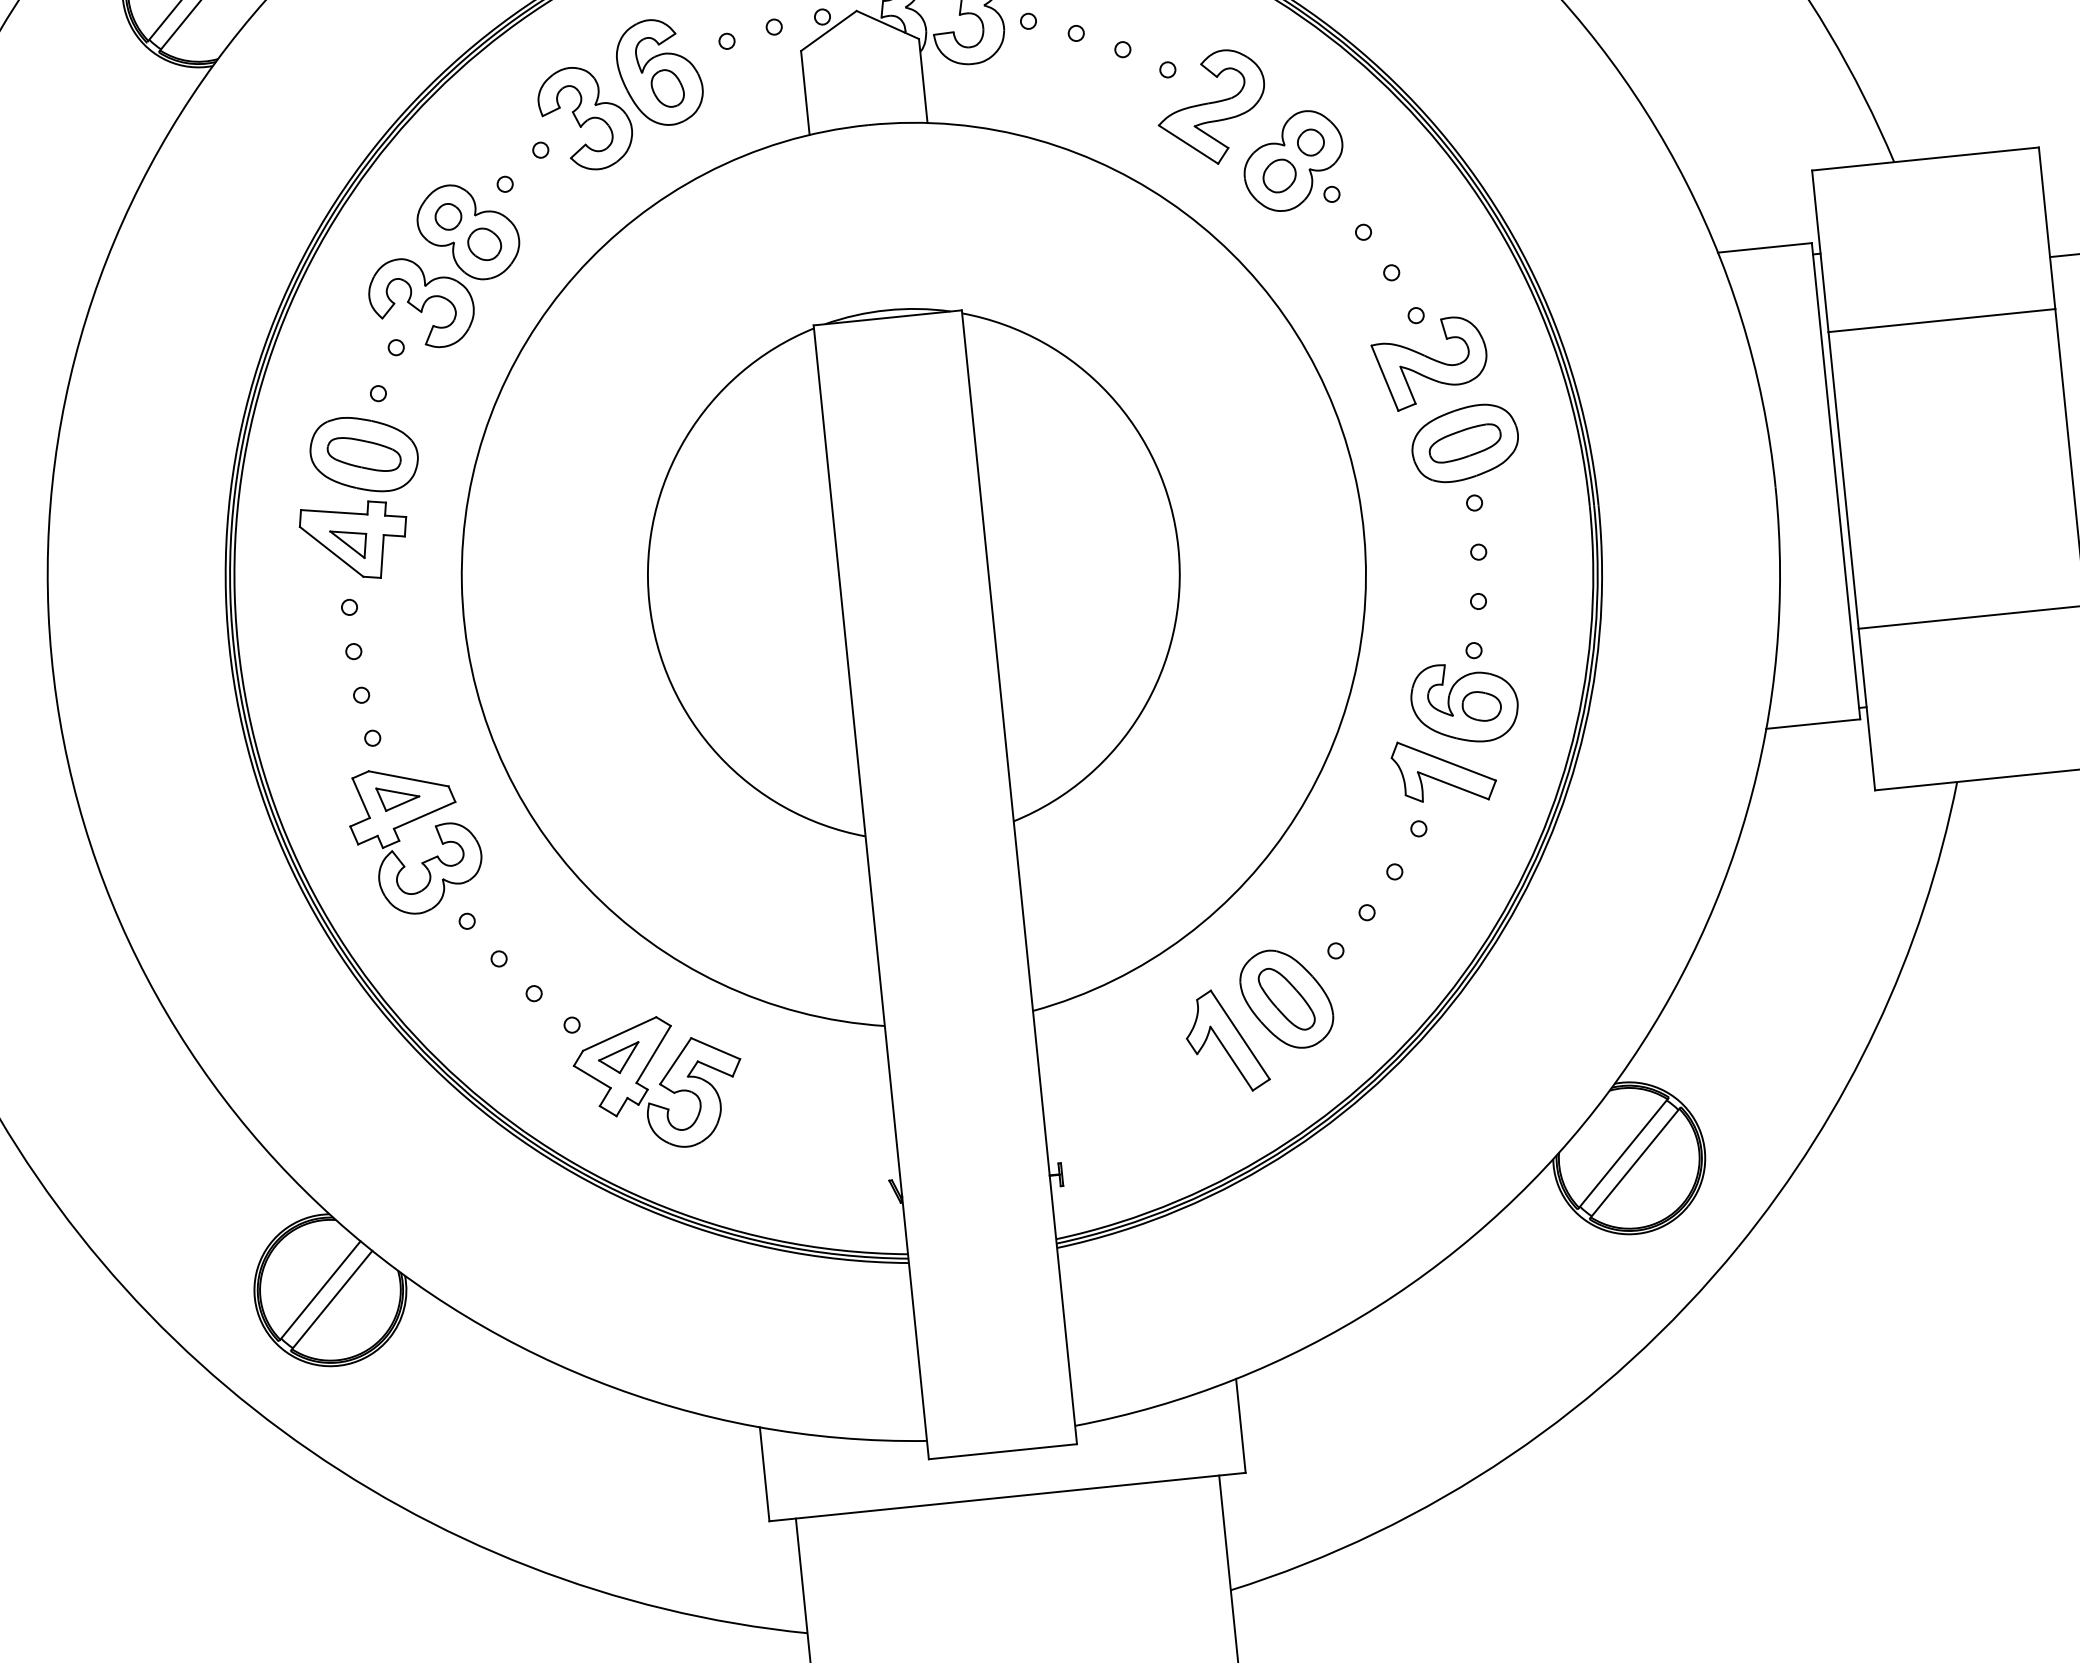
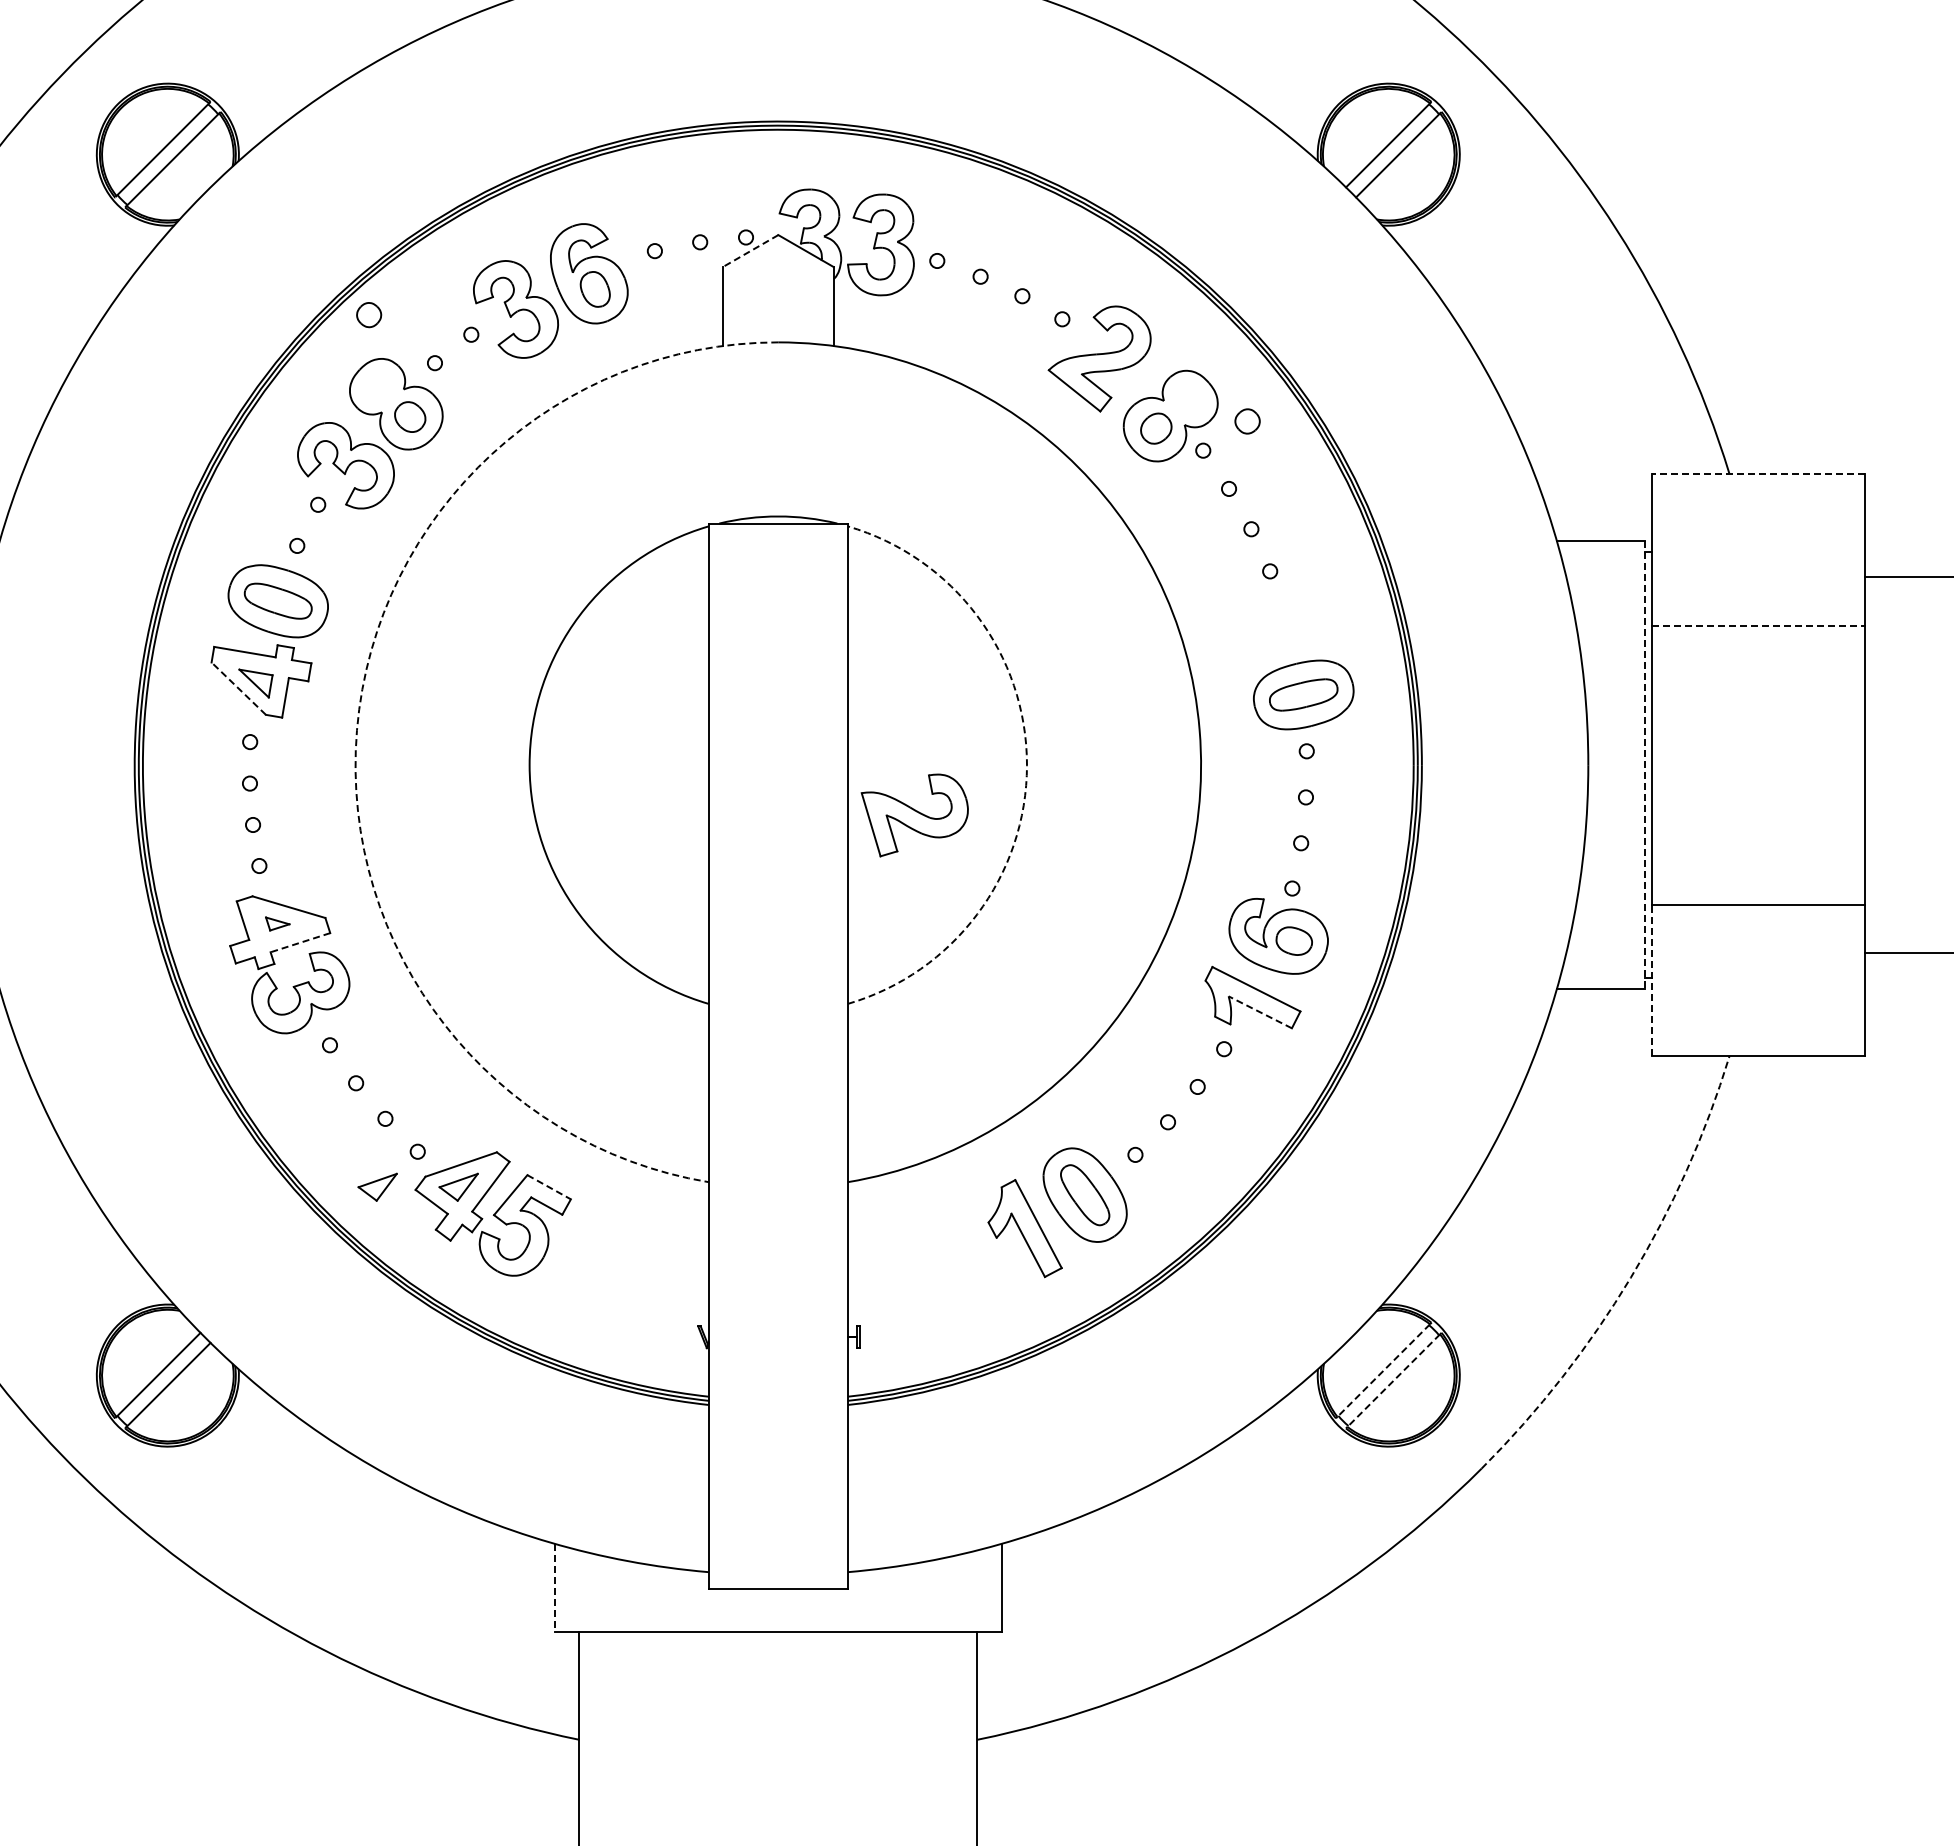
line: (828, 31) -> (750, 251), solid -> dashed
part: (1310, 142) -> (1247, 421), moved
line: (1925, 158) -> (1758, 473), solid -> dashed
part: (448, 217) -> (369, 315), moved
line: (1941, 320) -> (1758, 625), solid -> dashed
part: (1430, 363) -> (914, 815), moved
line: (1836, 481) -> (1645, 765), solid -> dashed
arc: (1179, 548) -> (1027, 765), solid -> dashed
line: (331, 551) -> (238, 688), solid -> dashed
arc: (461, 583) -> (356, 730), solid -> dashed
line: (1867, 709) -> (1652, 980), solid -> dashed
line: (1452, 786) -> (1259, 1012), solid -> dashed
part: (398, 797) -> (277, 923), size x0.6
line: (423, 815) -> (299, 942), solid -> dashed
arc: (1875, 1027) -> (1630, 1277), solid -> dashed
line: (716, 1048) -> (549, 1187), solid -> dashed
part: (533, 1066) -> (377, 1186), added
line: (1623, 1153) -> (1383, 1370), solid -> dashed
line: (1634, 1163) -> (1393, 1380), solid -> dashed
line: (764, 1474) -> (554, 1588), solid -> dashed

